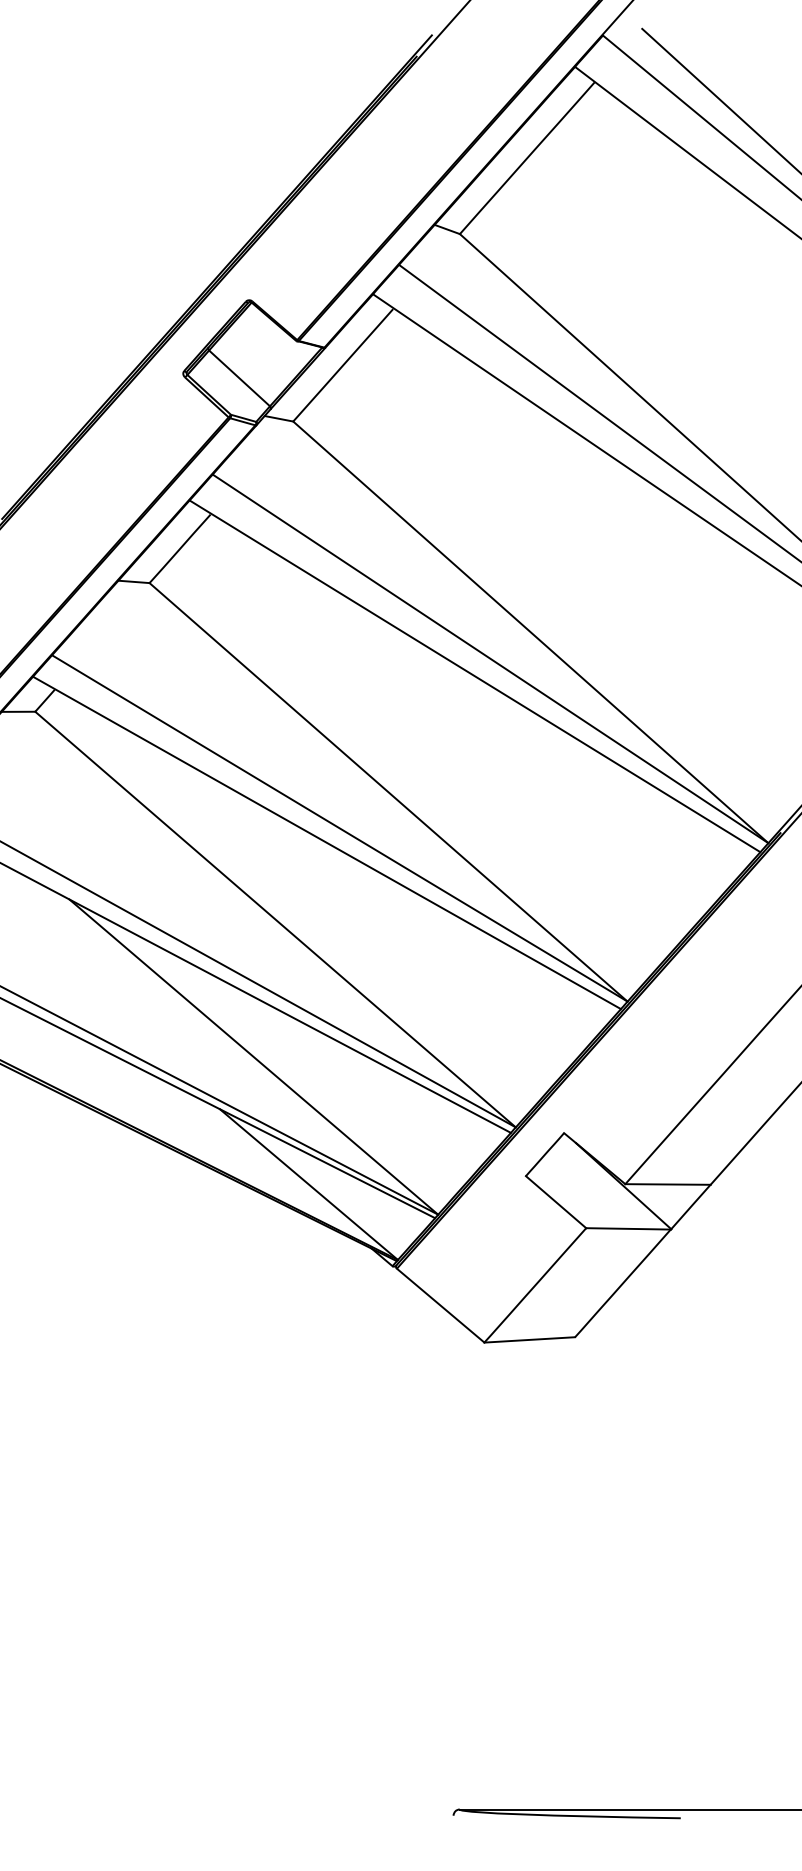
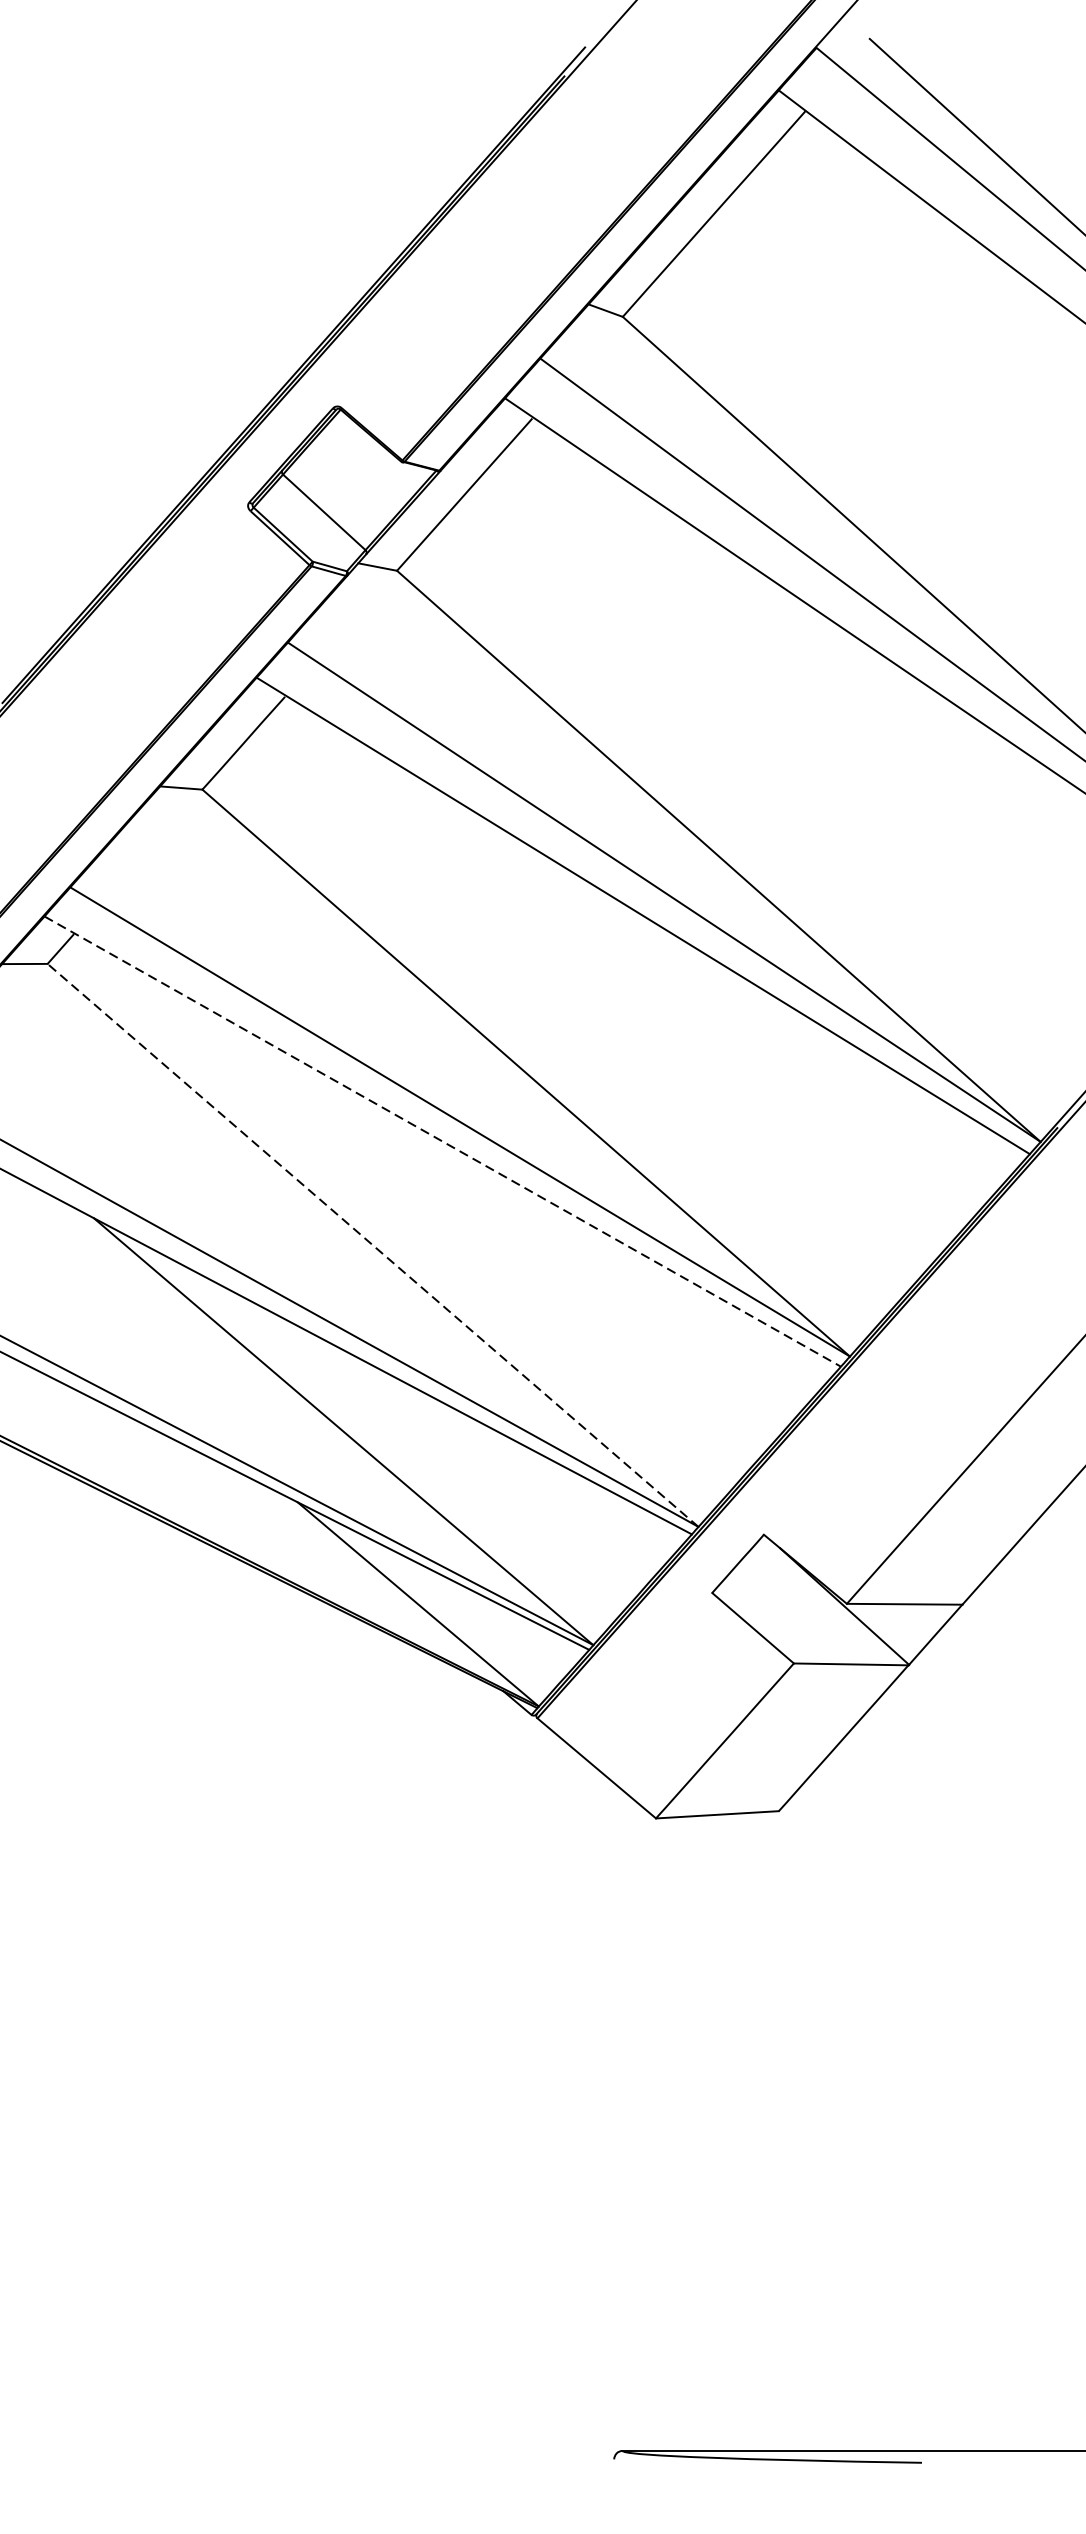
line: (327, 842) -> (443, 1141), solid -> dashed
line: (275, 919) -> (372, 1245), solid -> dashed

